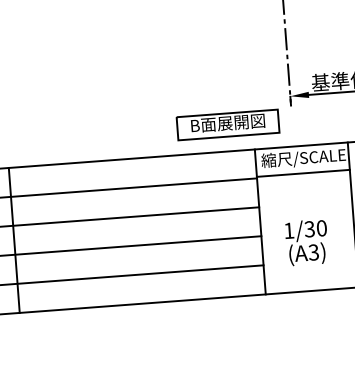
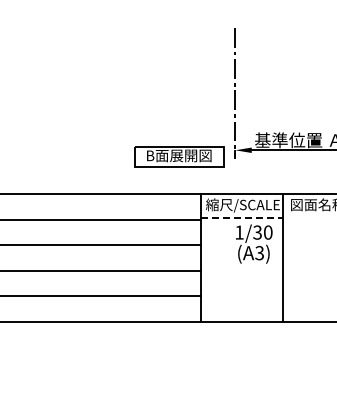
part: (228, 124) -> (179, 156), moved
line: (303, 173) -> (241, 218), solid -> dashed
text: (307, 241) -> (254, 243), moved

